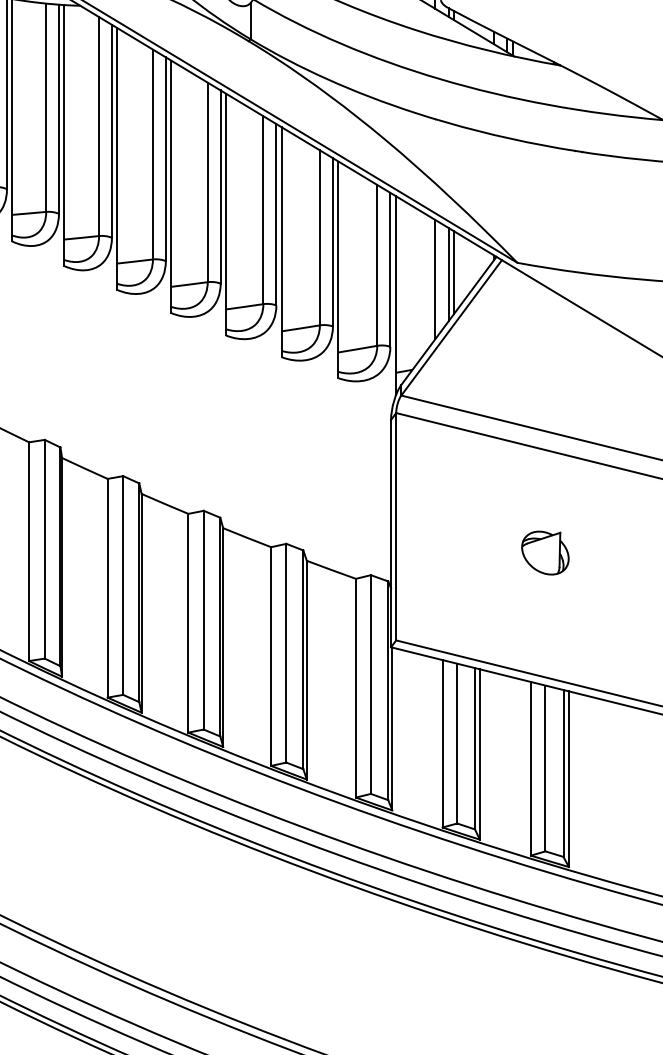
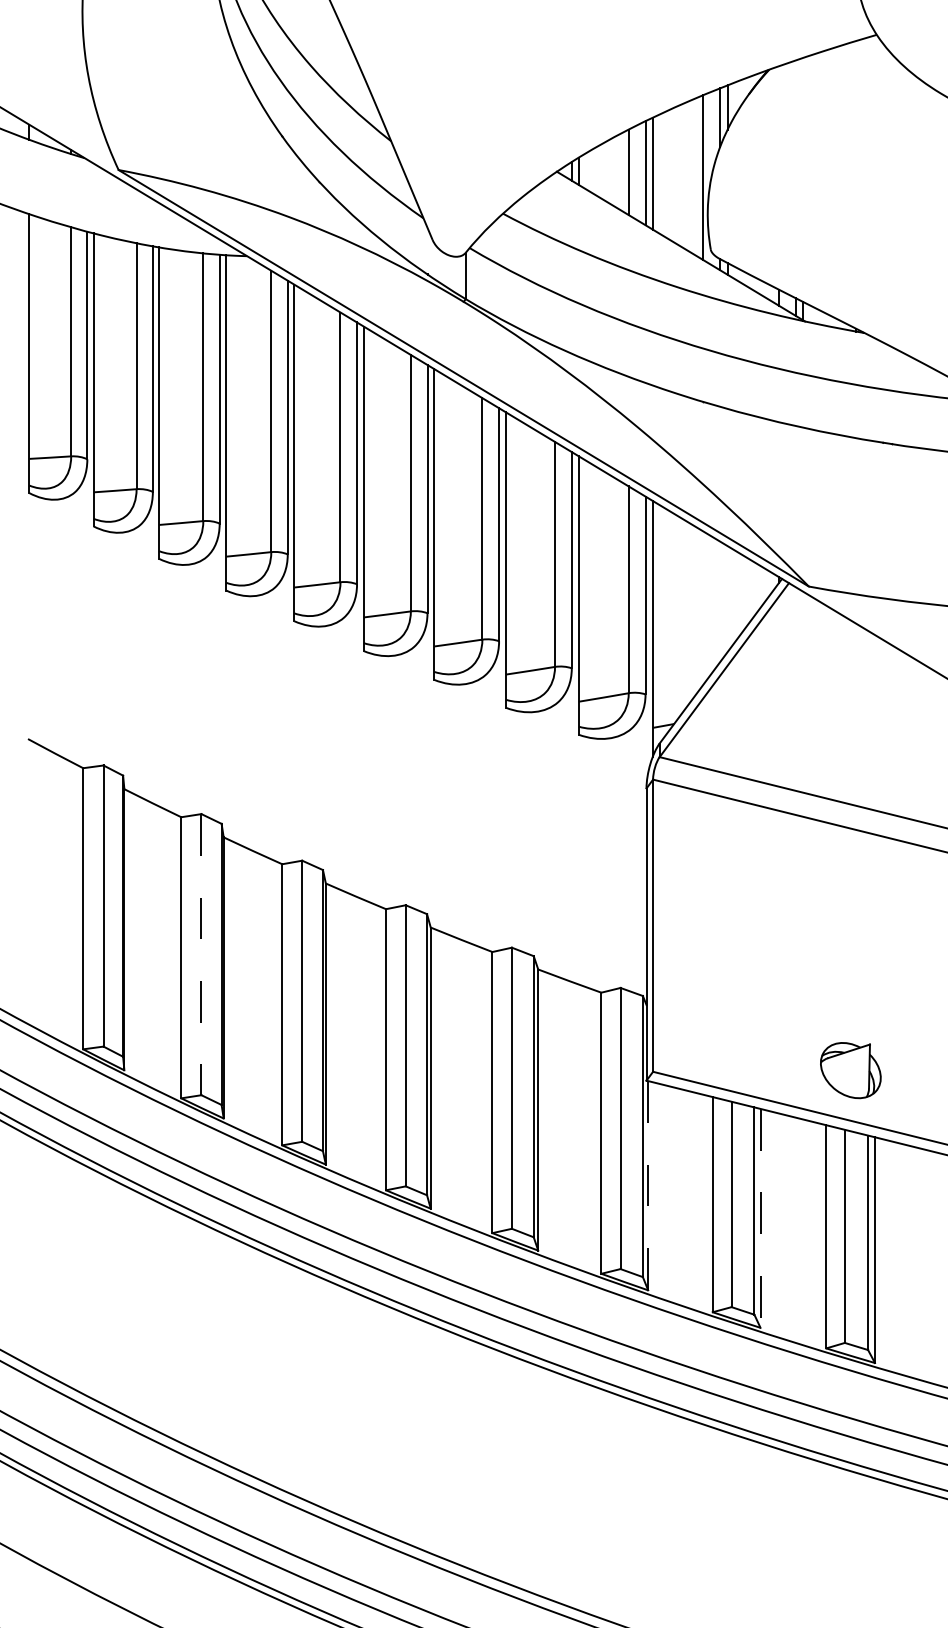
line: (454, 272) -> (727, 599), removed
line: (448, 274) -> (720, 601), removed
line: (435, 279) -> (703, 607), removed
line: (44, 549) -> (201, 954), solid -> dashed
part: (545, 553) -> (850, 1070), moved
line: (392, 728) -> (648, 1185), solid -> dashed
line: (479, 754) -> (760, 1218), solid -> dashed

